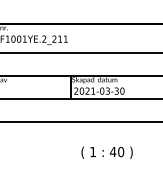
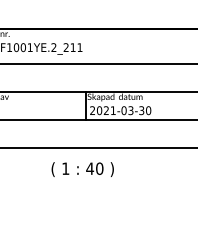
text: (106, 152) -> (82, 169), moved

